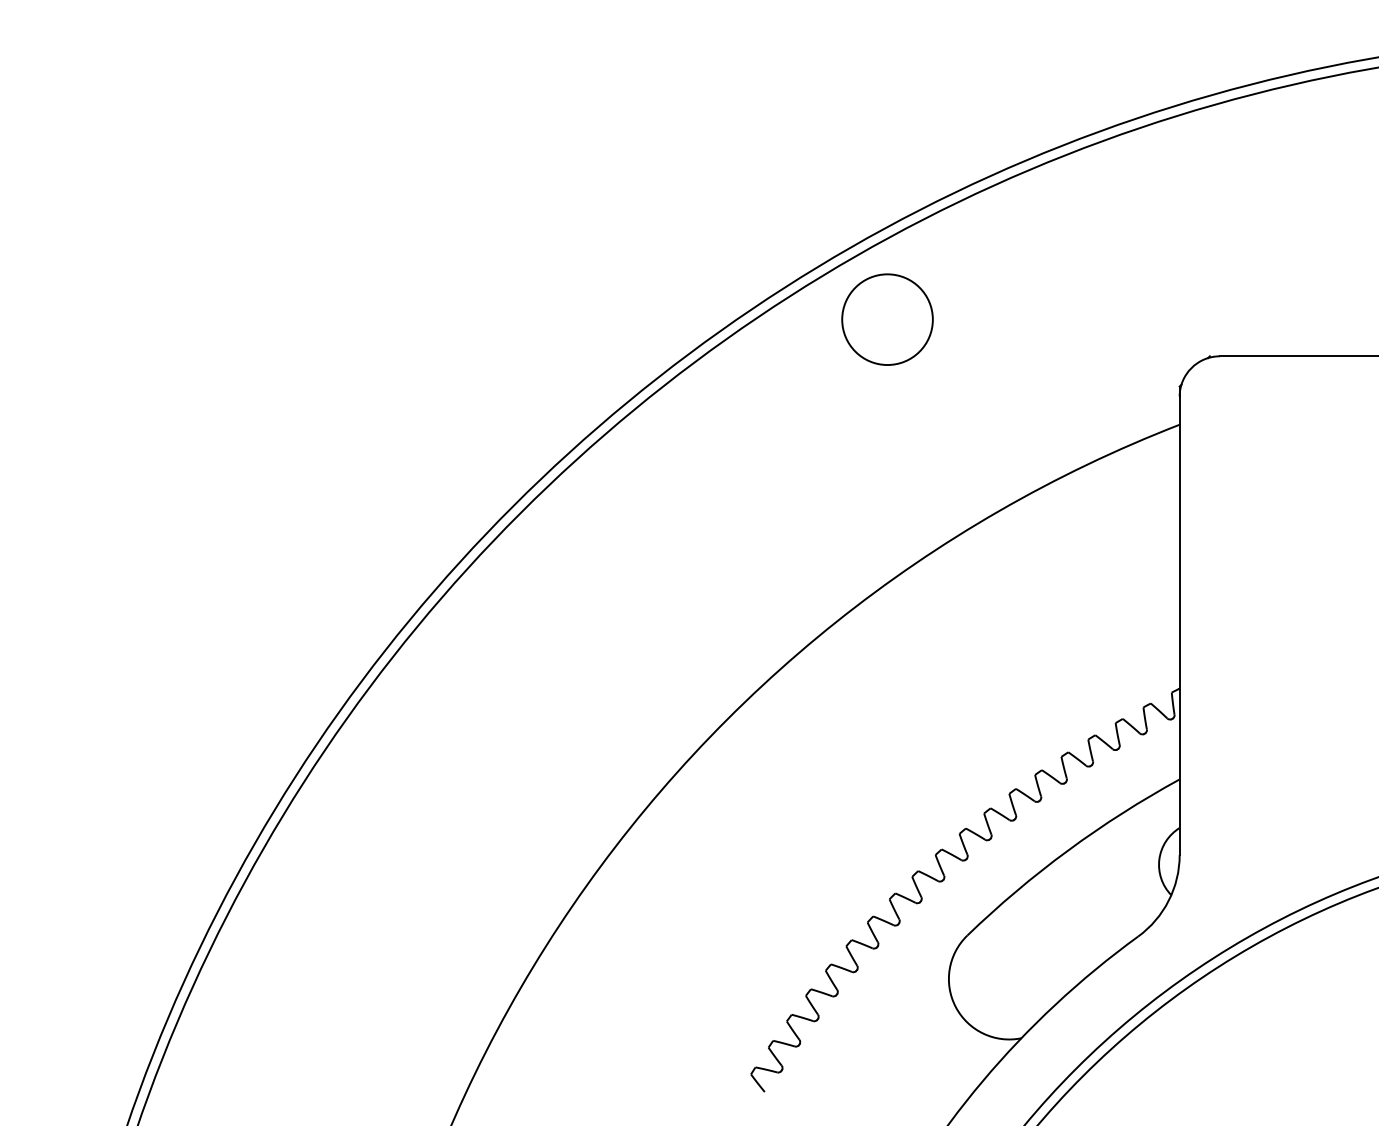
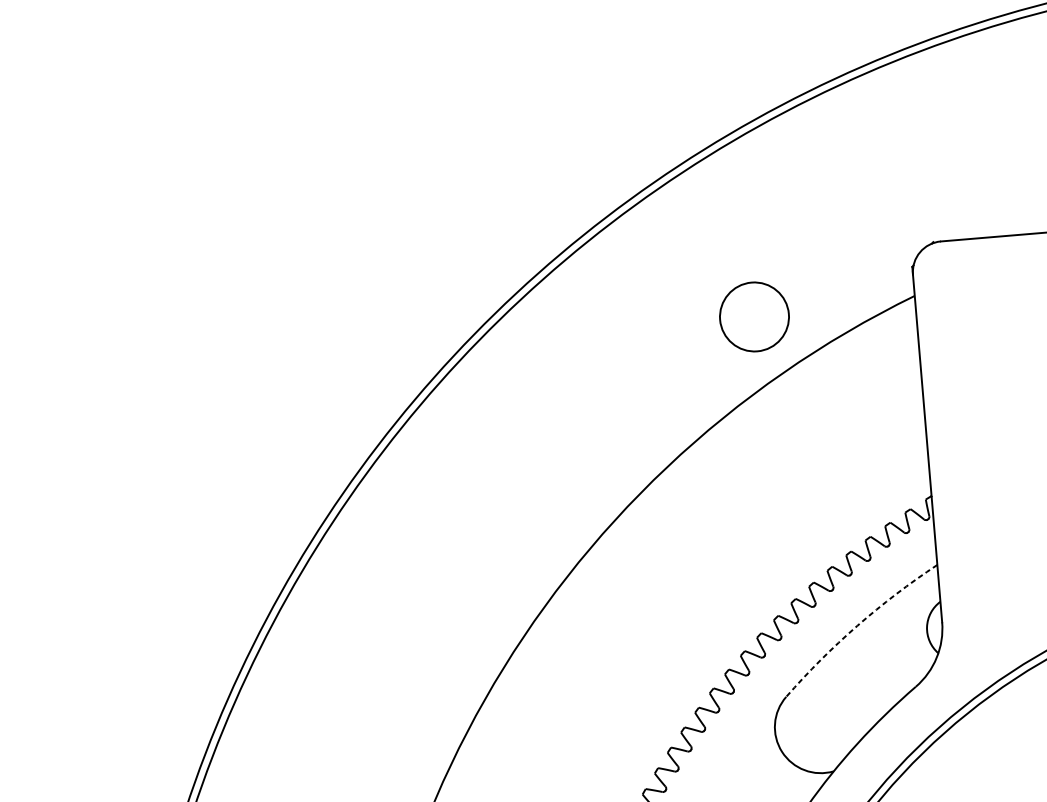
circle: (887, 319) -> (754, 316), moved
arc: (1068, 850) -> (857, 625), solid -> dashed

